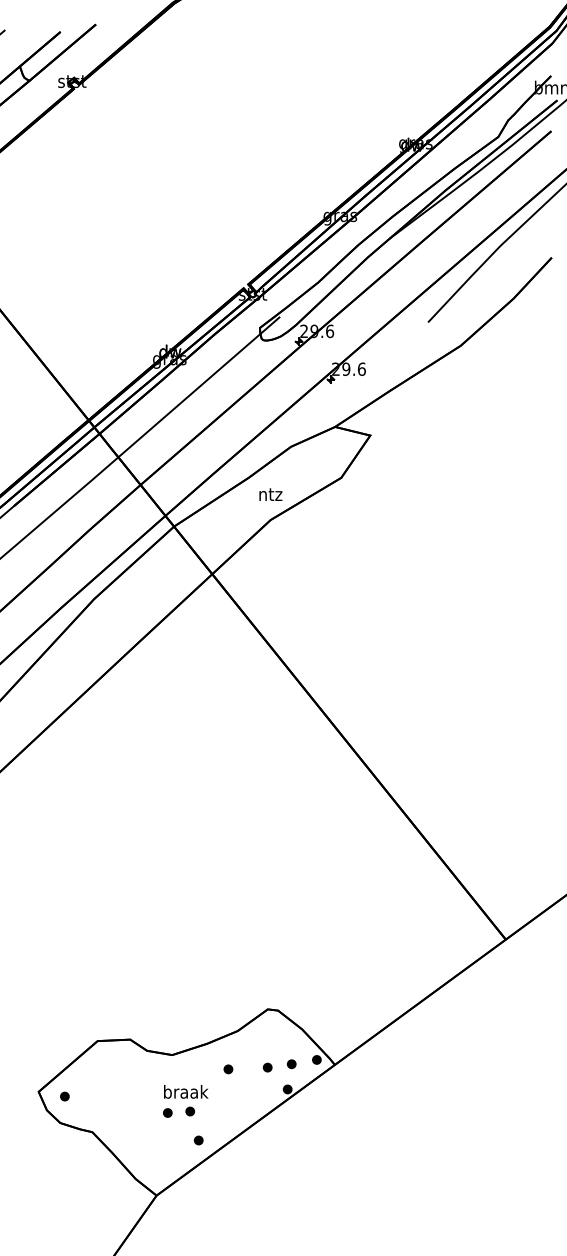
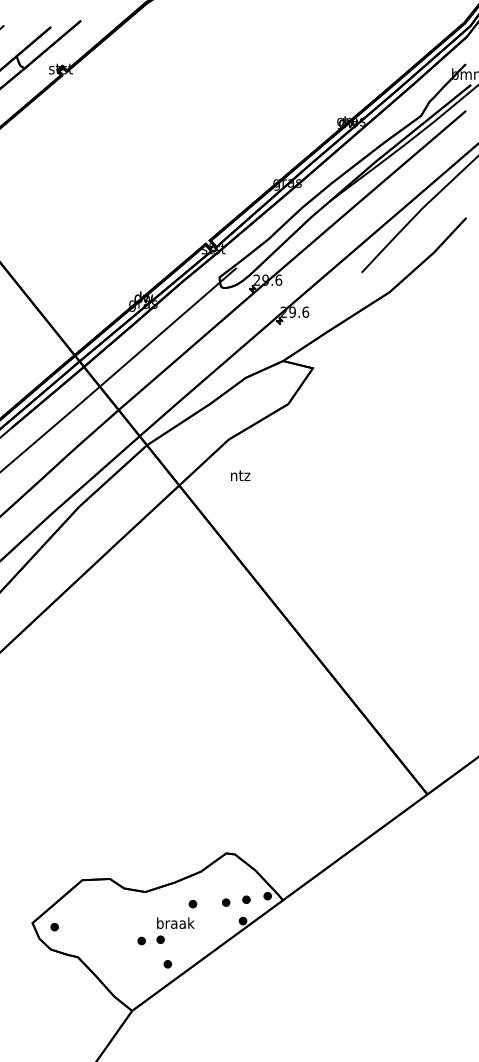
text: (270, 494) -> (240, 475), moved
text: (186, 1091) -> (176, 922), moved

